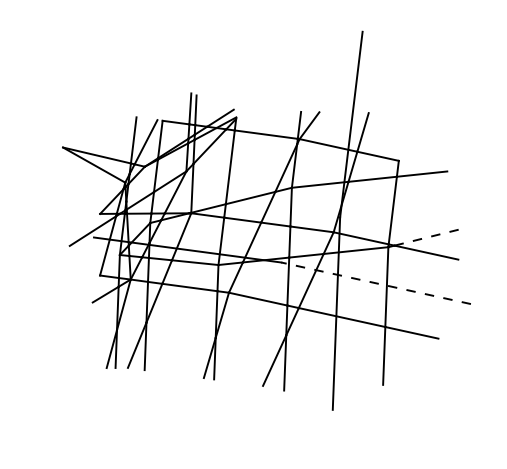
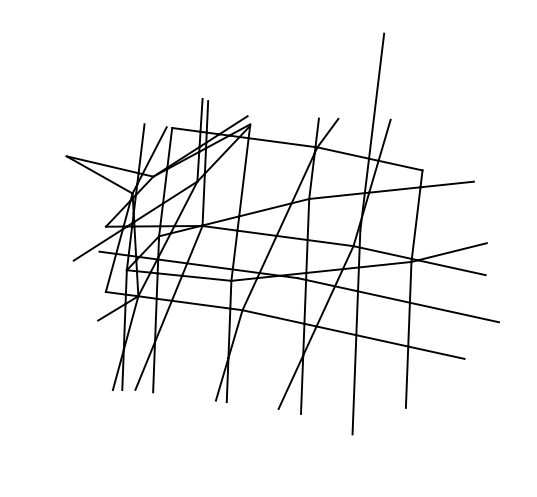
line: (427, 237) -> (452, 251), dashed -> solid
line: (375, 283) -> (397, 300), dashed -> solid

